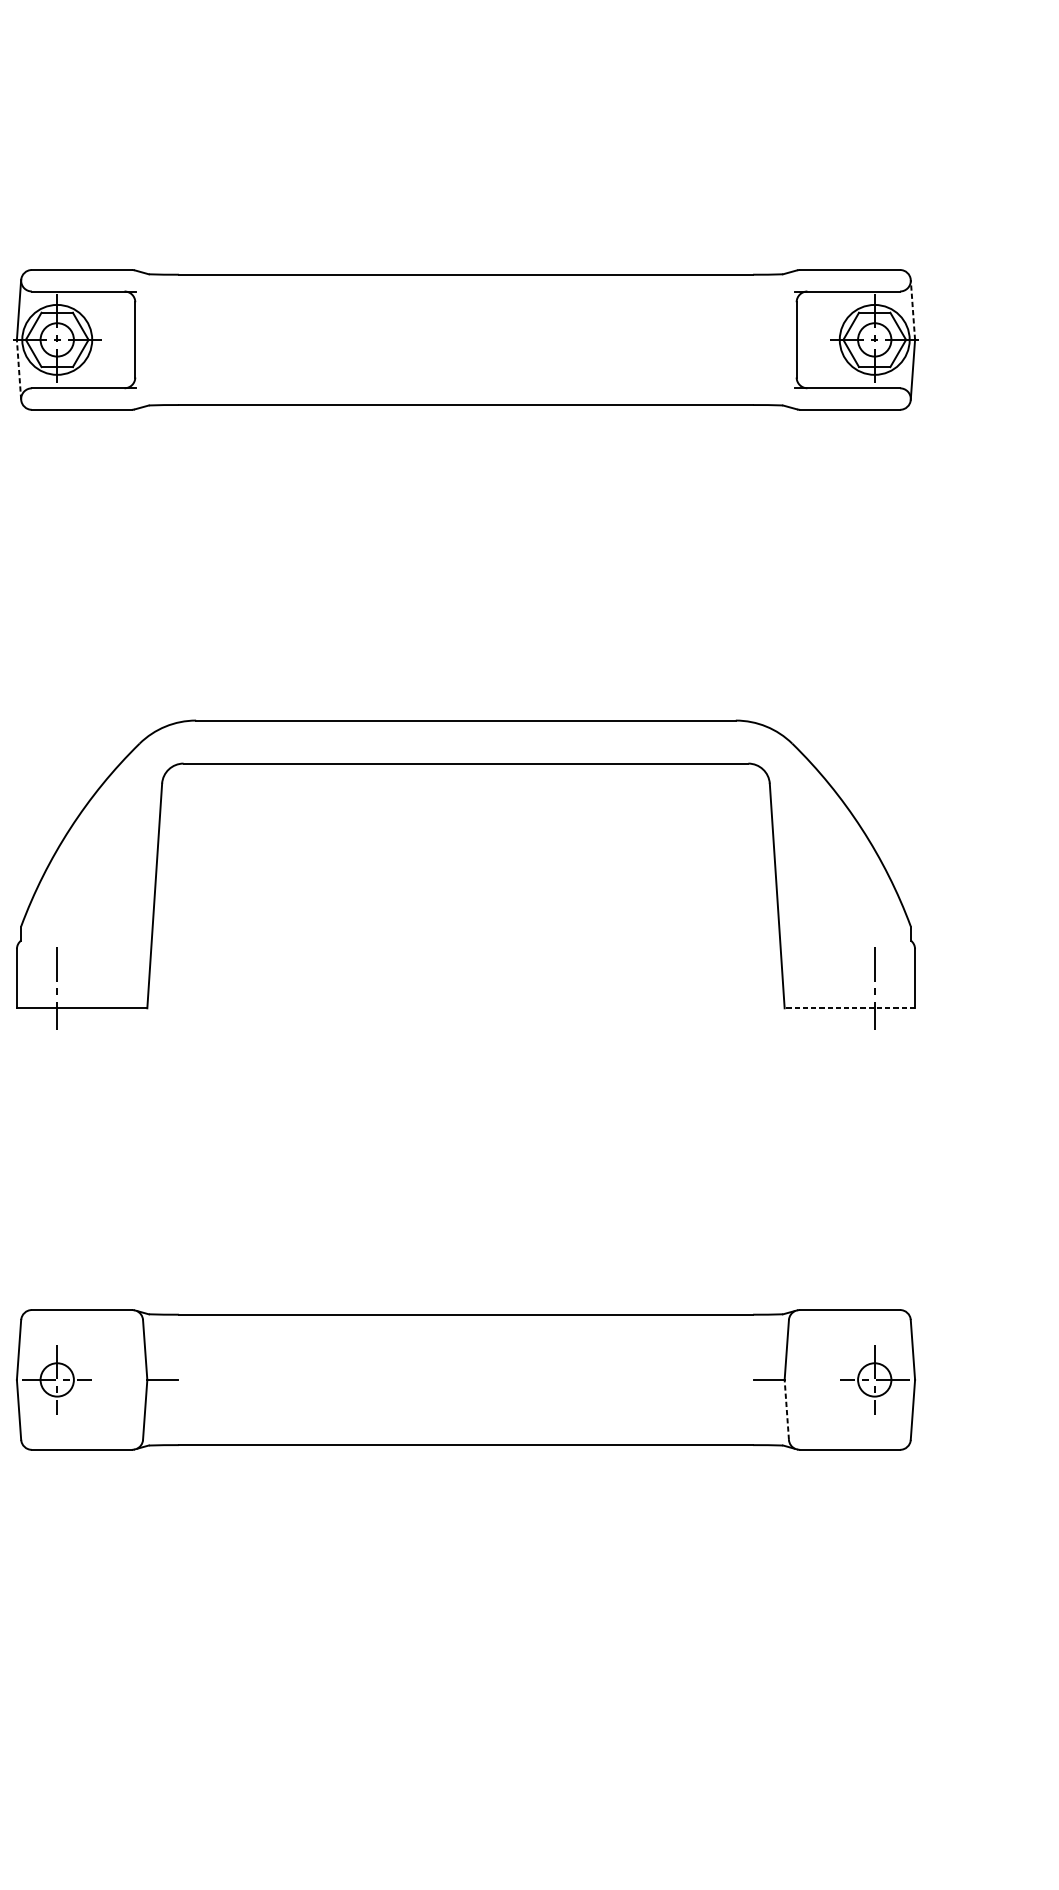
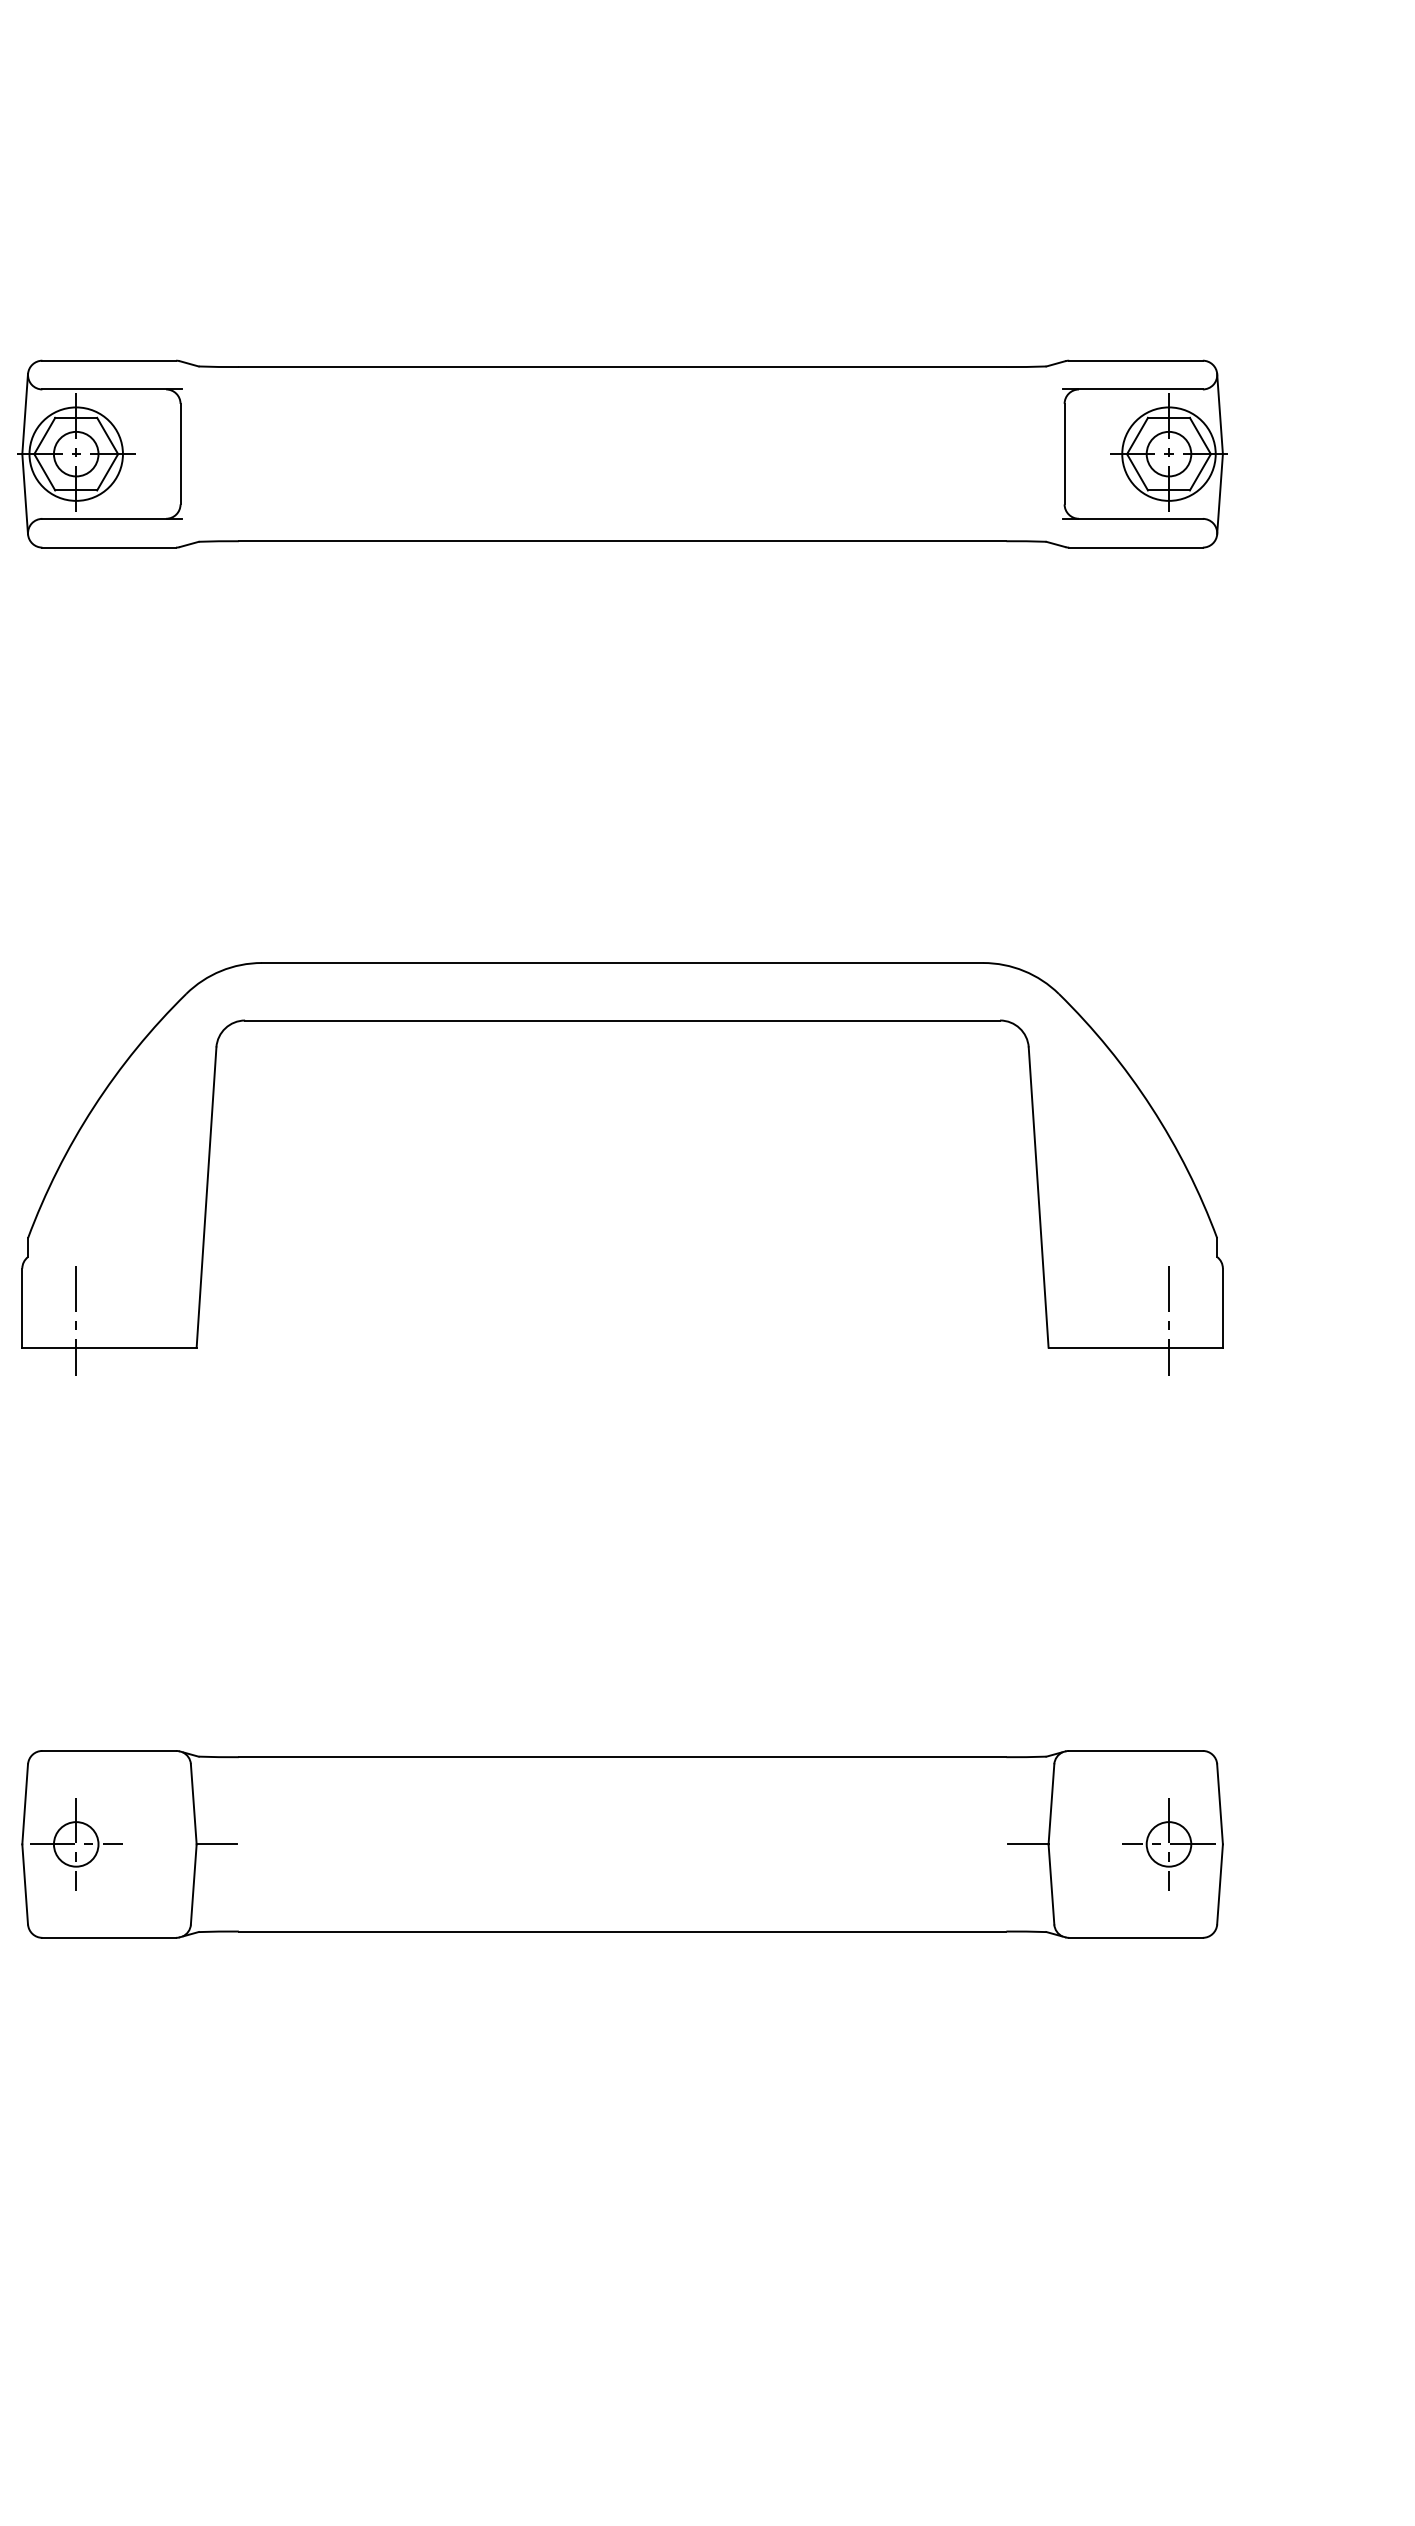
line: (913, 309) -> (1220, 413), dashed -> solid
line: (19, 369) -> (25, 493), dashed -> solid
line: (849, 1008) -> (1135, 1347), dashed -> solid
line: (786, 1409) -> (1051, 1883), dashed -> solid

